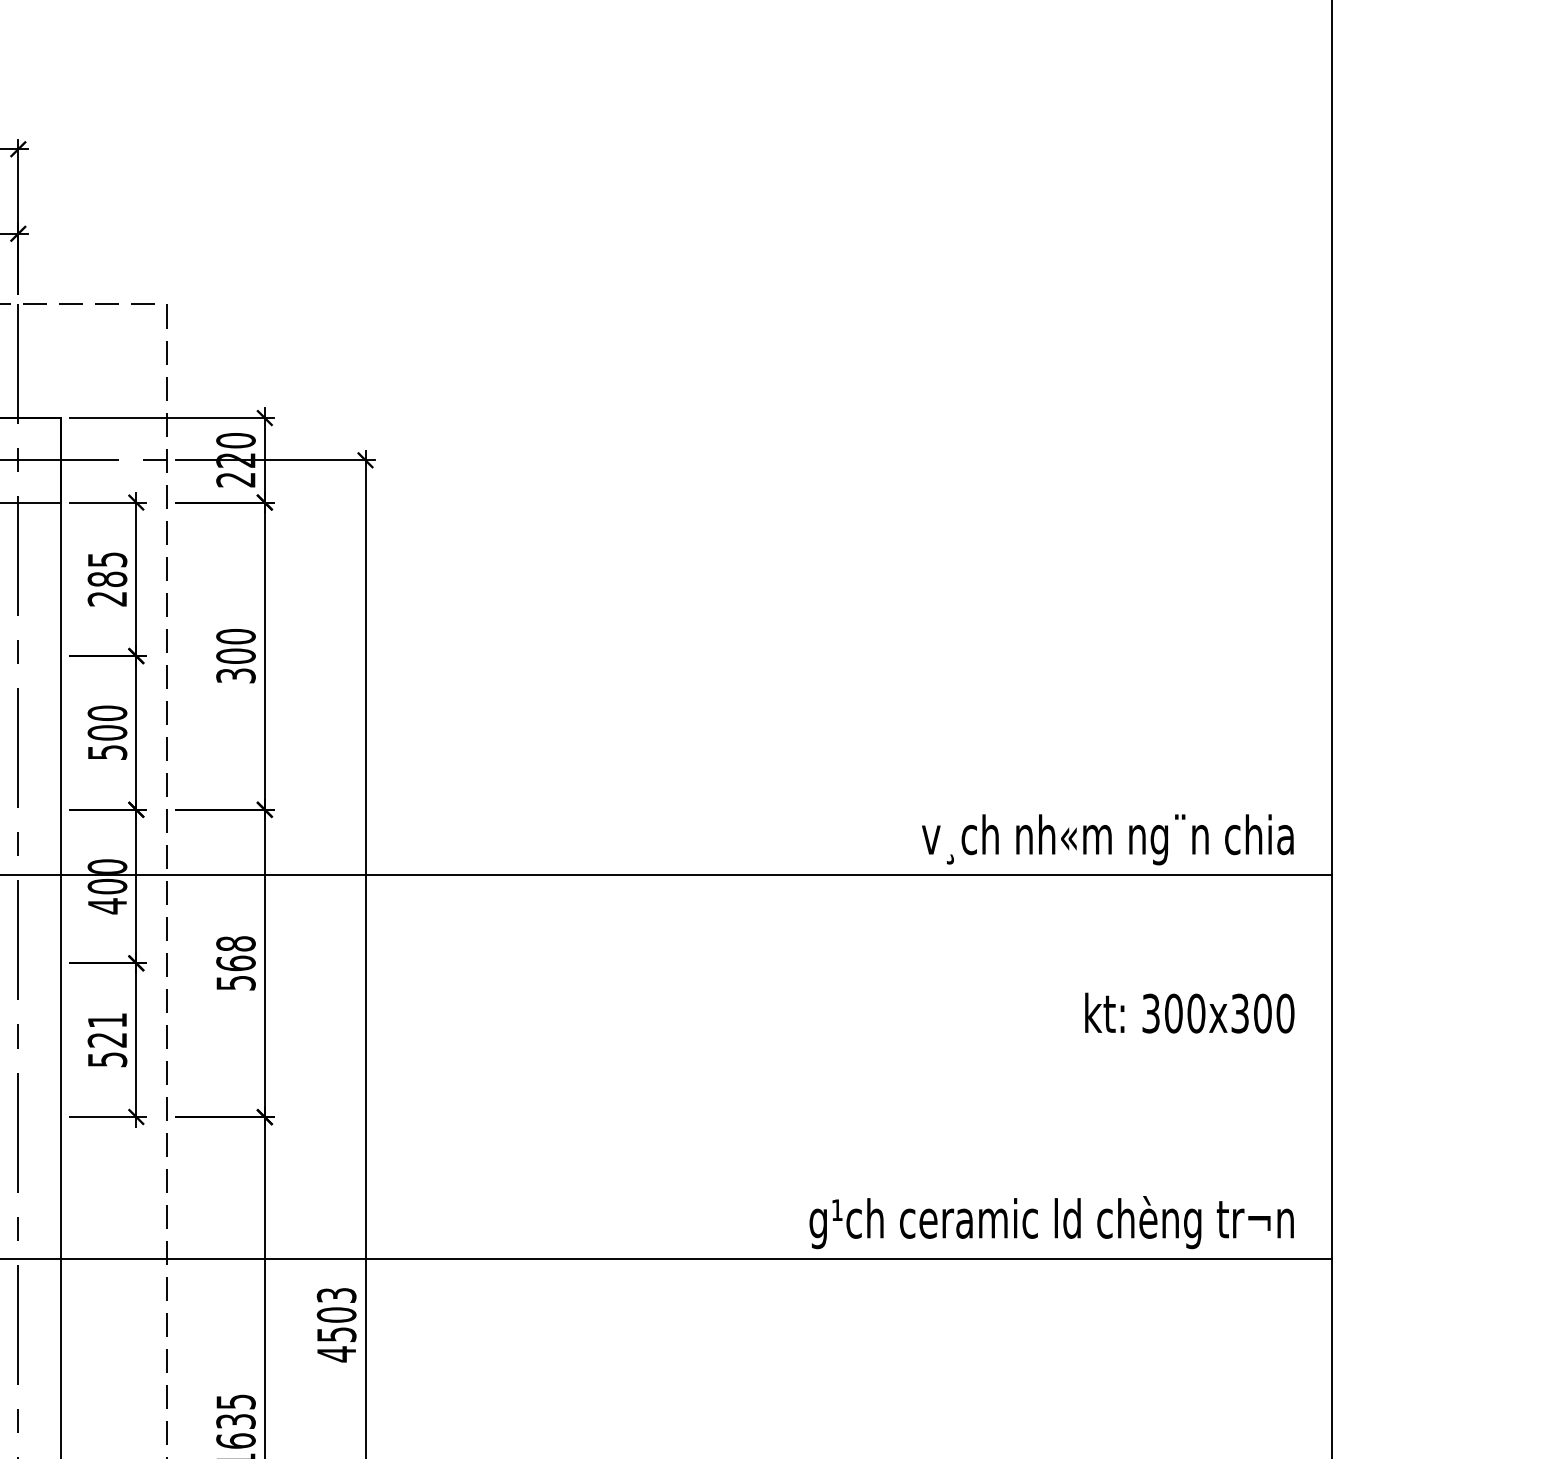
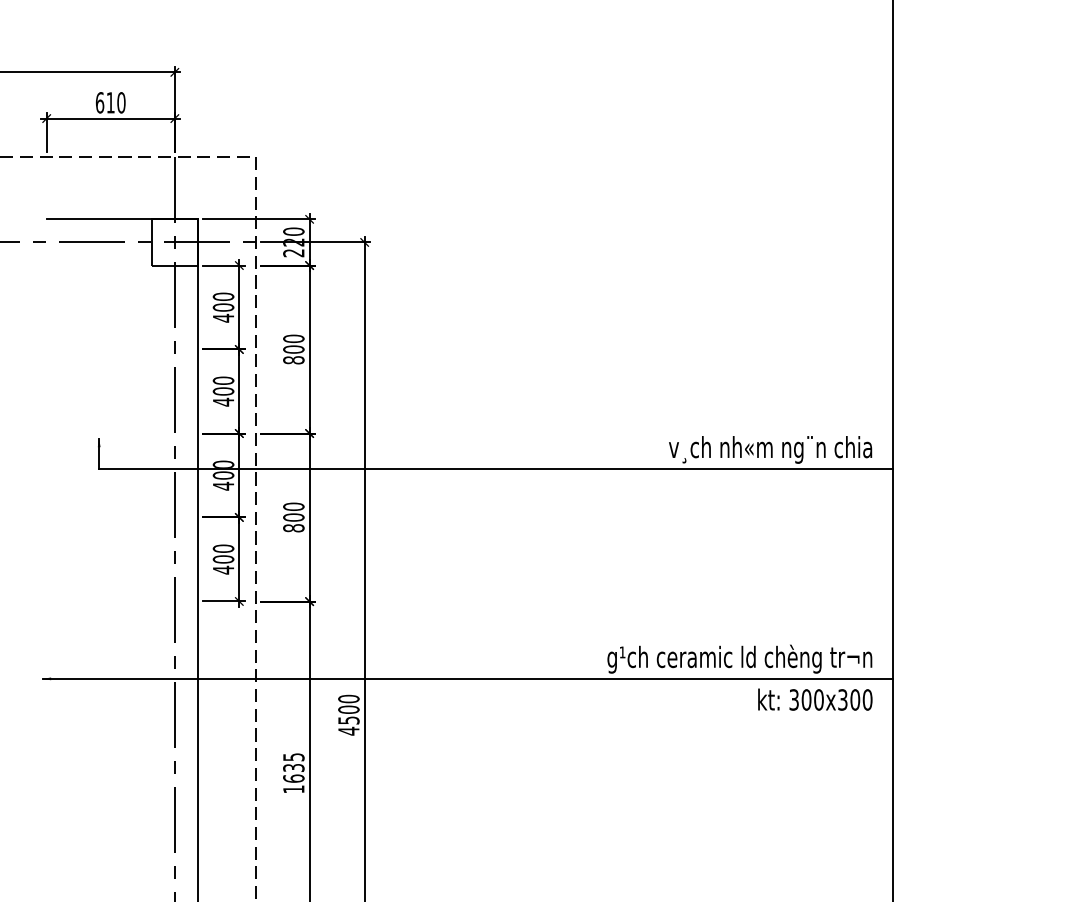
text: (107, 579) -> (223, 307), 285 -> 400
text: (235, 676) -> (293, 360), 300 -> 800
text: (107, 751) -> (223, 401), 500 -> 400
text: (235, 963) -> (293, 517), 568 -> 800
text: (1190, 1012) -> (815, 699), moved
text: (107, 1040) -> (223, 559), 521 -> 400
text: (335, 1294) -> (348, 698), 4503 -> 4500

